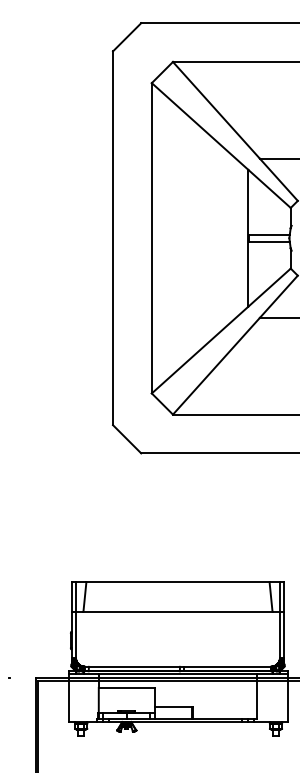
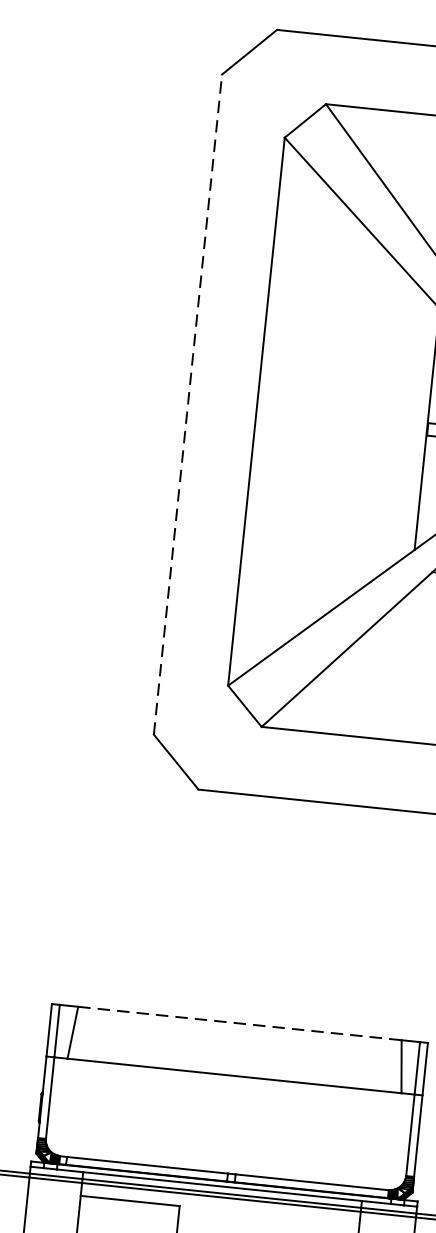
line: (113, 238) -> (188, 405), solid -> dashed
line: (177, 582) -> (238, 1024), solid -> dashed

